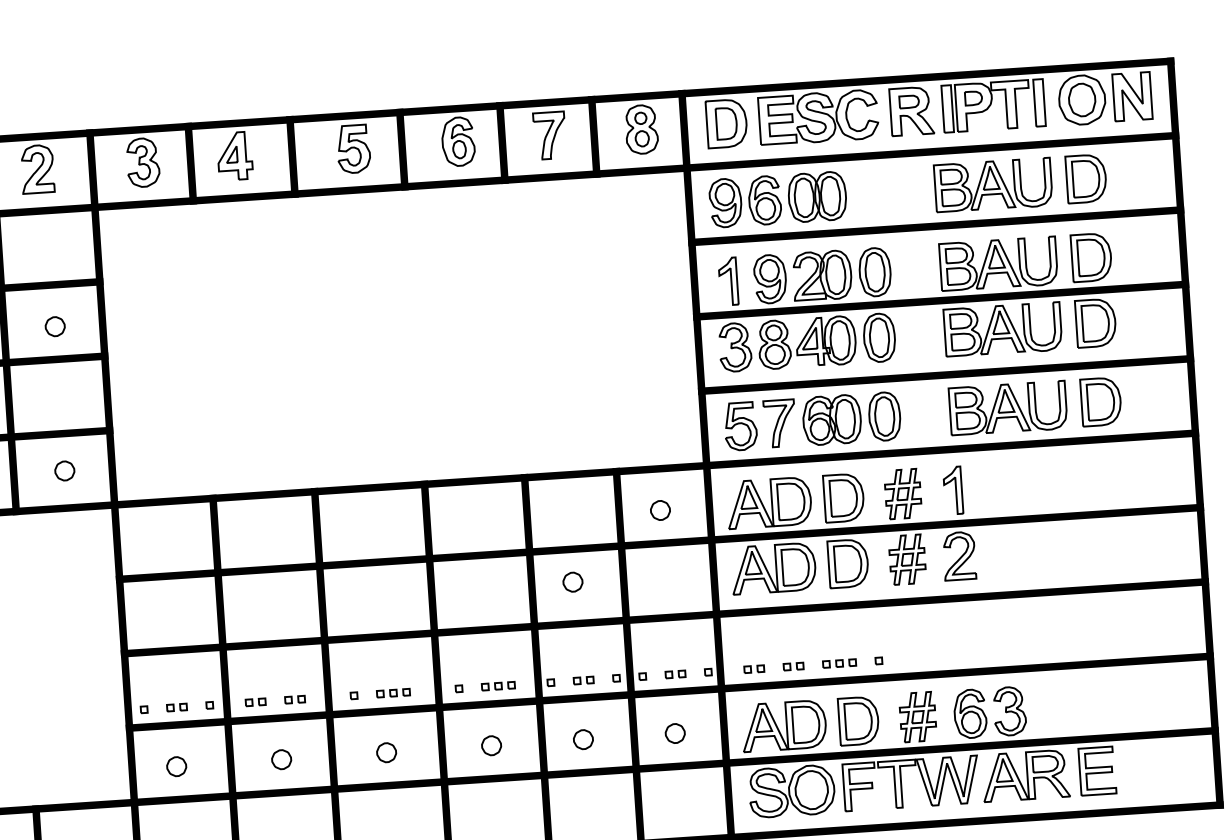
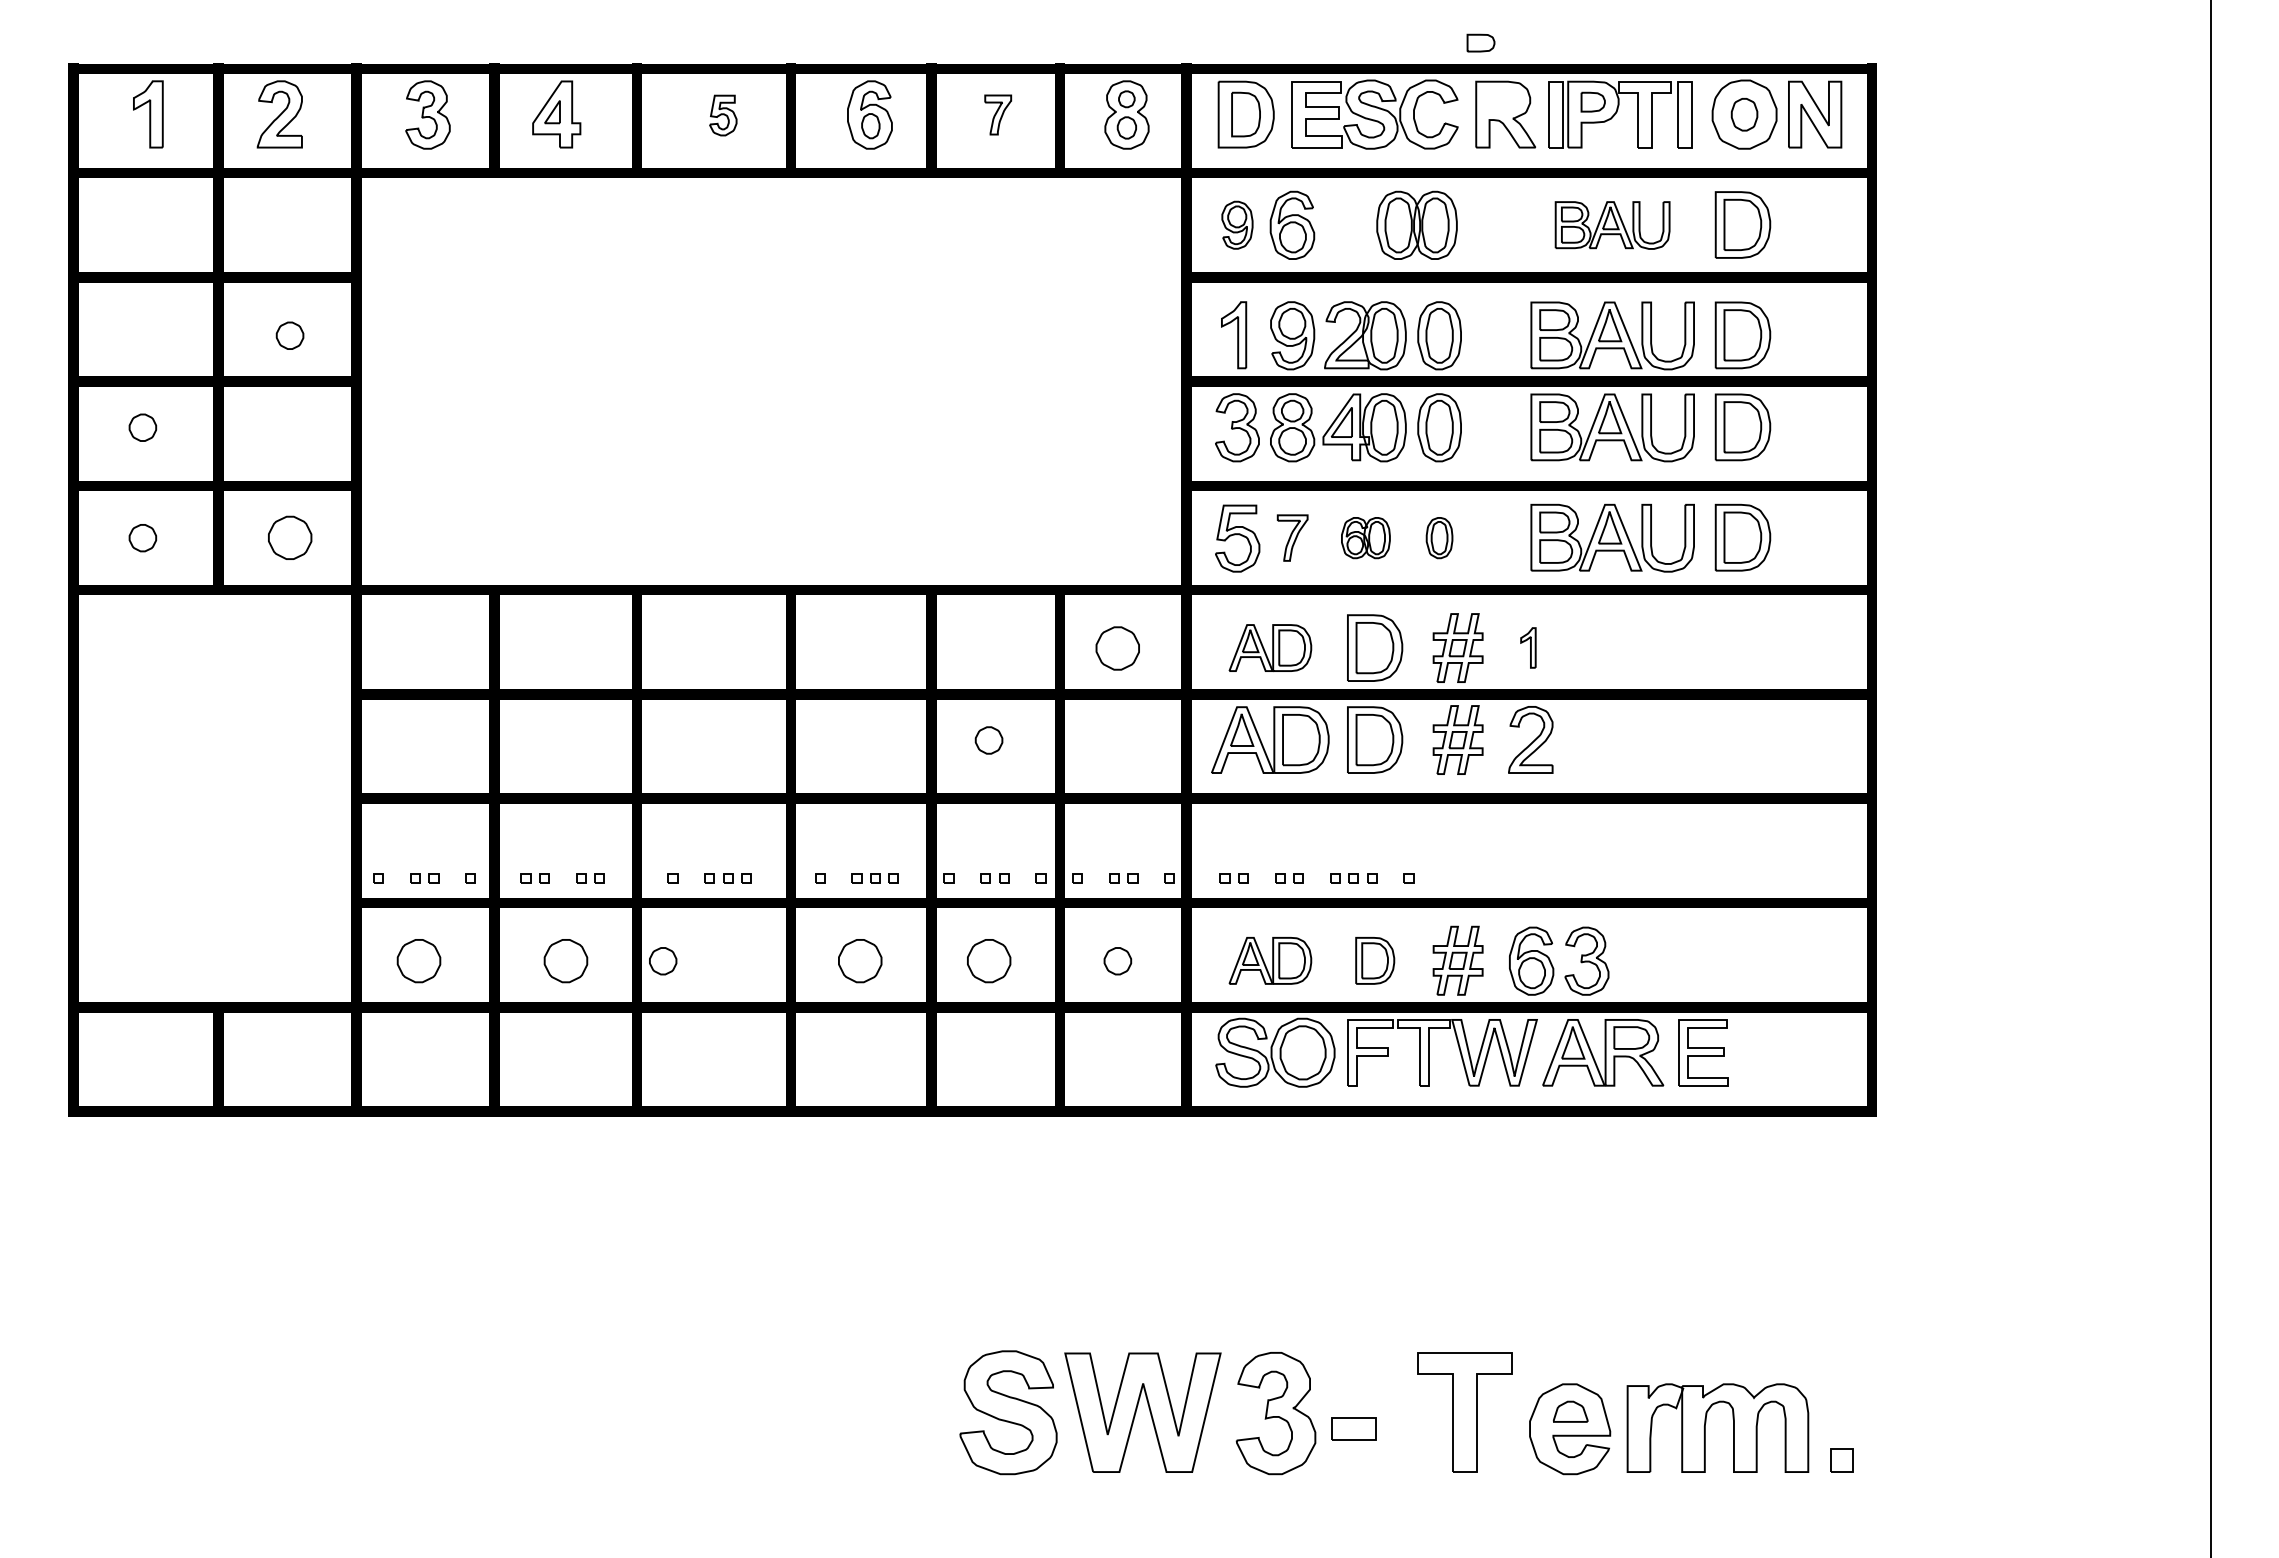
part: (1082, 99) -> (1744, 114), size x0.7
part: (908, 101) -> (1480, 42), moved
part: (549, 135) -> (997, 114), size x0.6
part: (353, 149) -> (723, 115), size x0.6
part: (993, 185) -> (1612, 225), size x0.7
part: (817, 196) -> (1416, 224), moved
part: (725, 202) -> (1237, 224), size x0.7
part: (884, 416) -> (1439, 537), size x0.6
part: (831, 419) -> (1365, 537), size x0.6
part: (779, 423) -> (1292, 537), size x0.7
part: (64, 471) -> (289, 538), size x1.6
part: (953, 490) -> (1528, 647), size x0.6
part: (769, 502) -> (1270, 647), size x0.7
part: (660, 510) -> (1117, 648), size x1.6
part: (858, 720) -> (1375, 960), size x0.7
part: (784, 725) -> (1270, 960), size x0.7
part: (583, 739) -> (988, 961), size x1.6
part: (491, 745) -> (860, 961), size x1.6
part: (386, 752) -> (663, 961), moved
part: (281, 759) -> (565, 961), size x1.6
part: (176, 766) -> (418, 961), size x1.6

